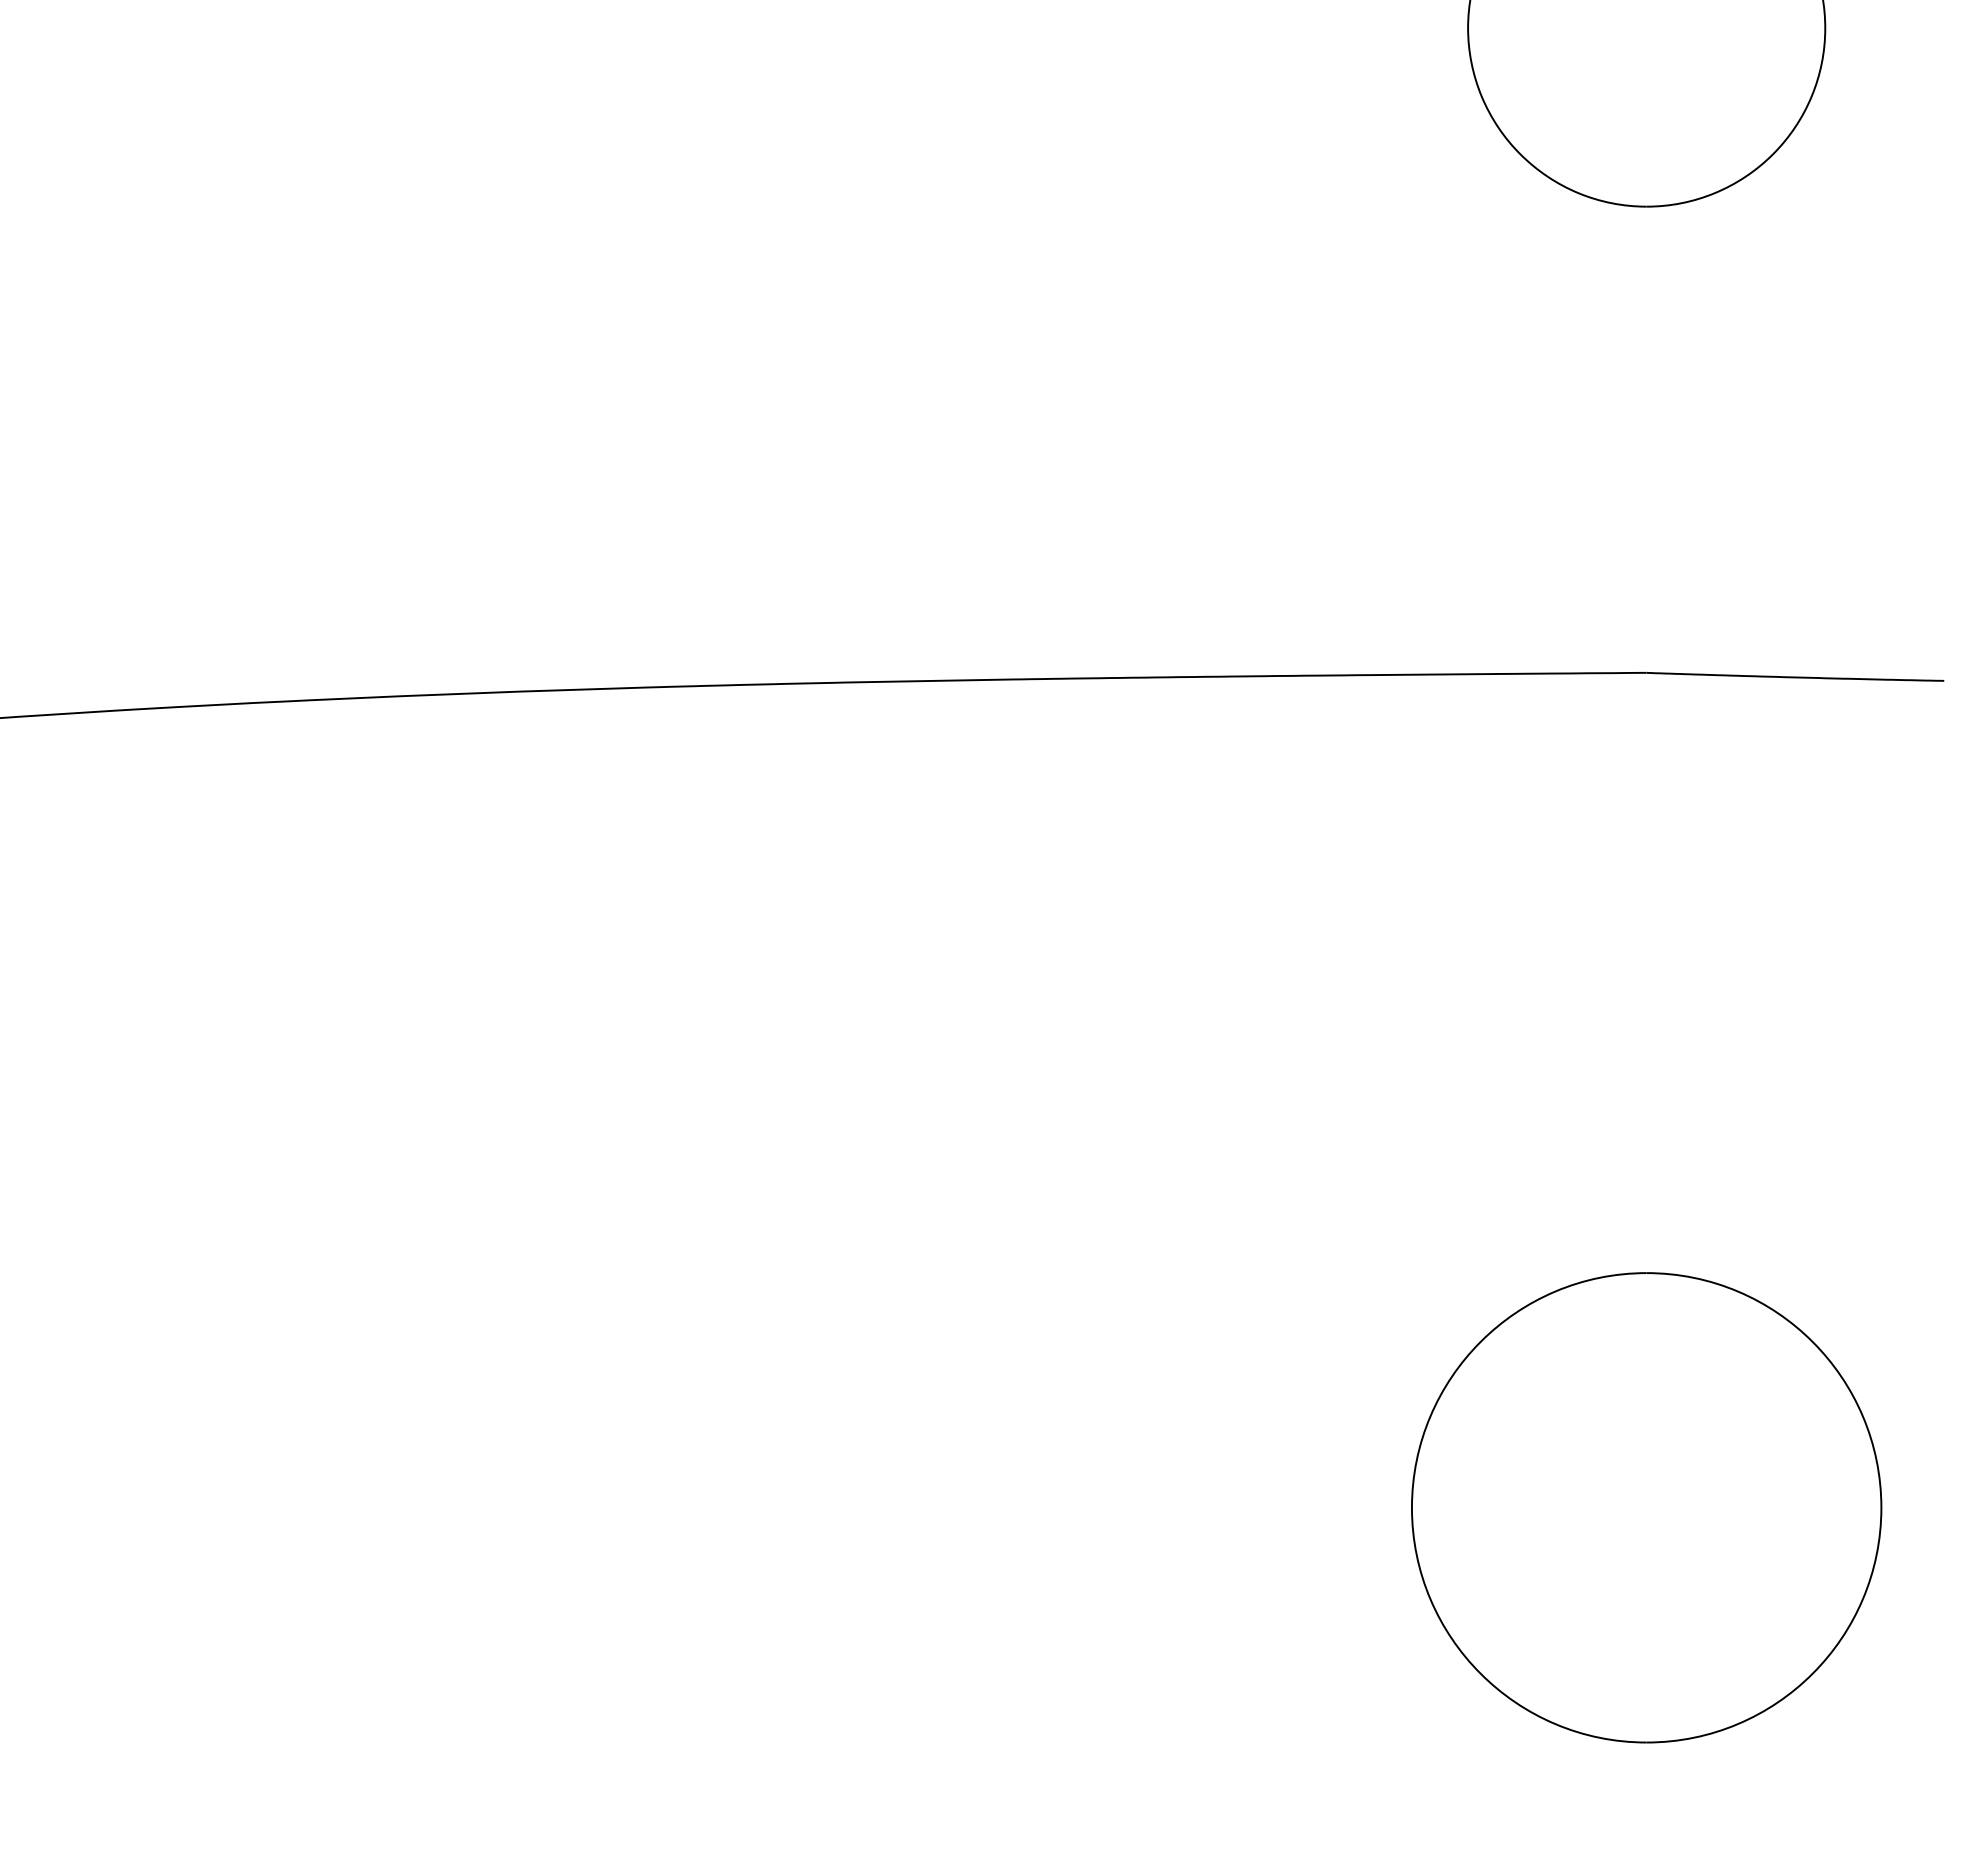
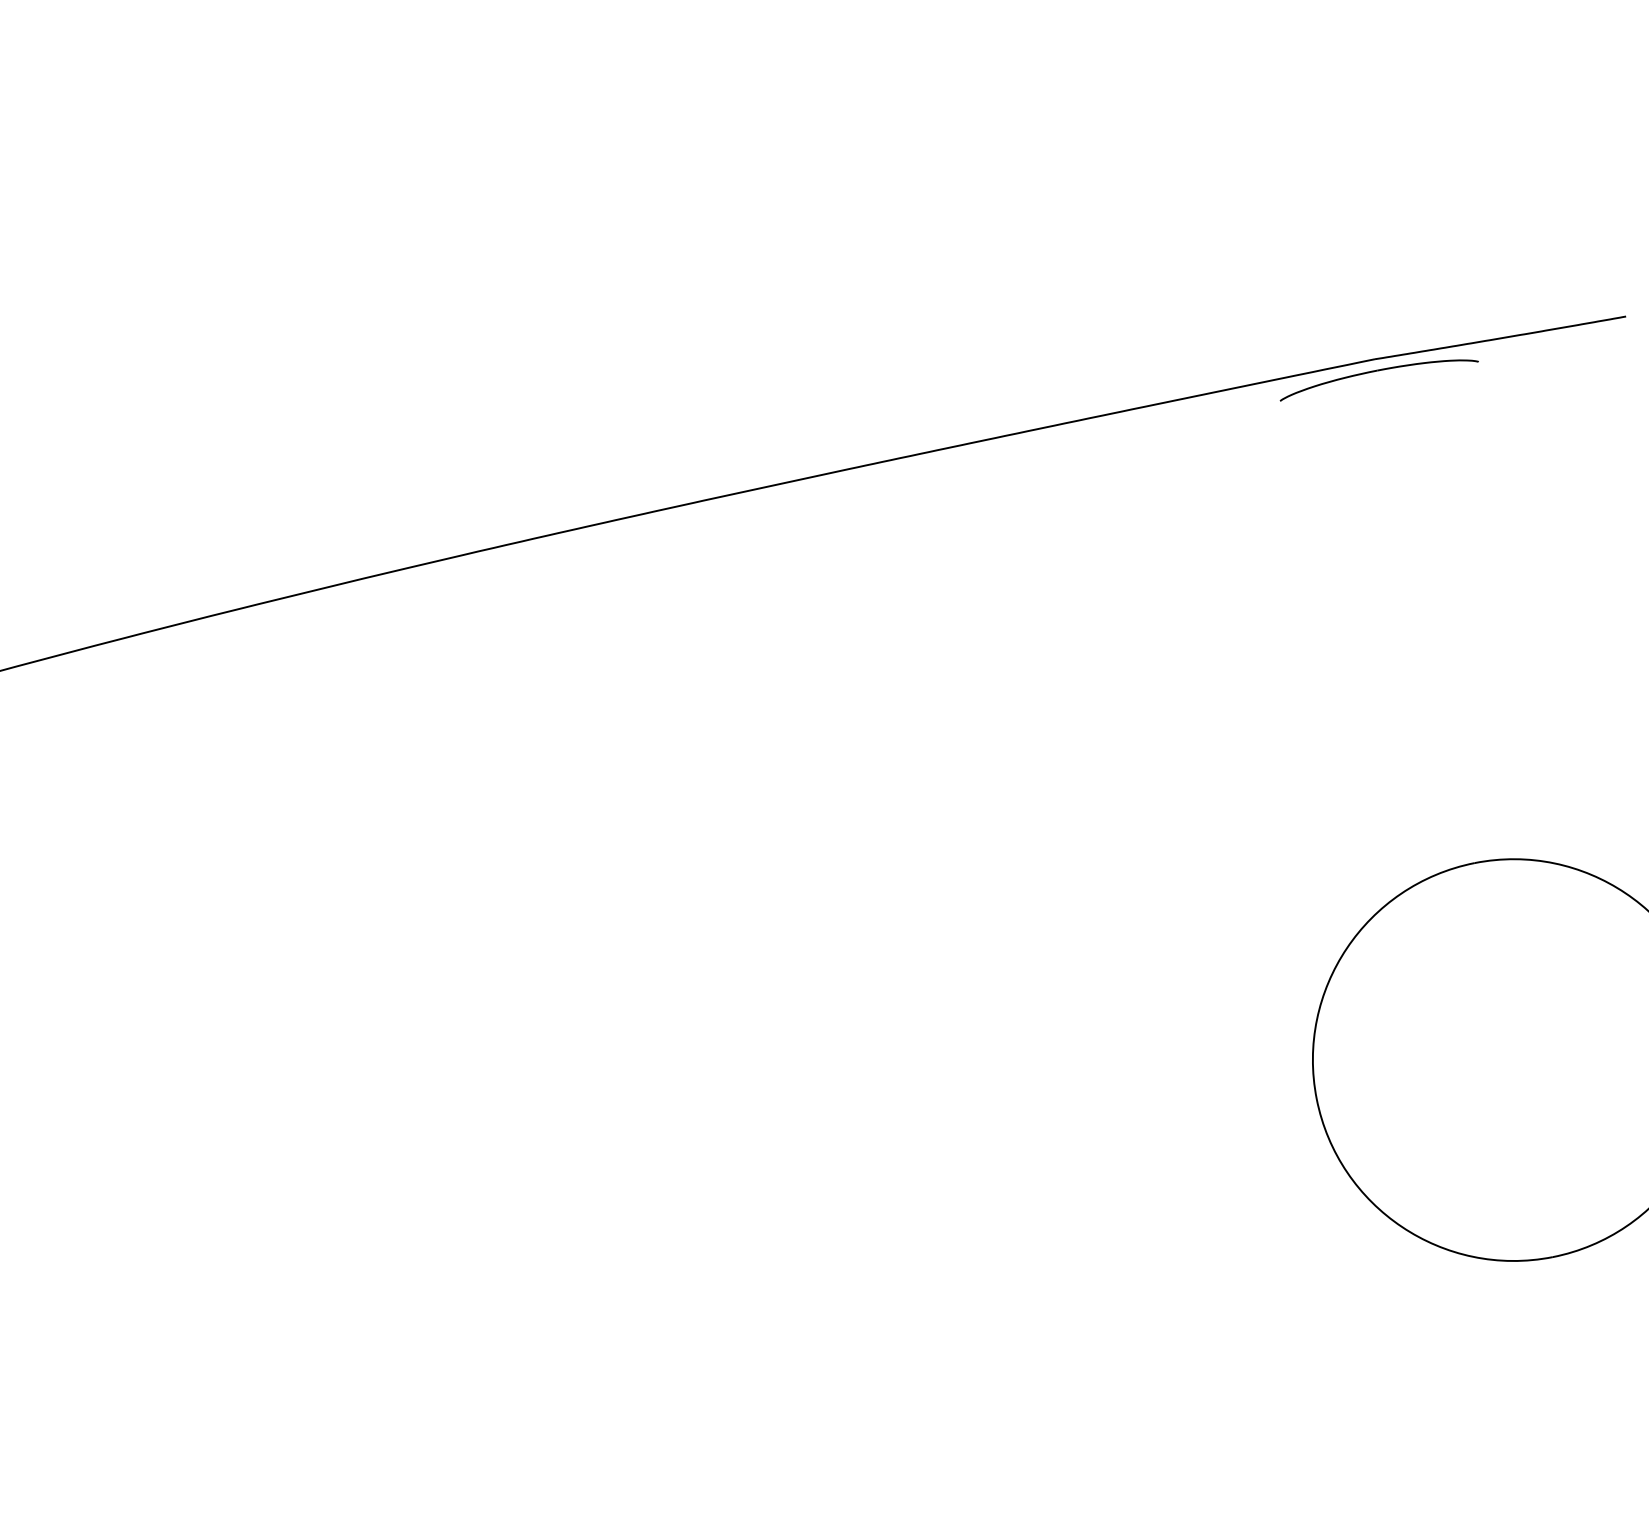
part: (1646, 692) -> (1378, 375), added

